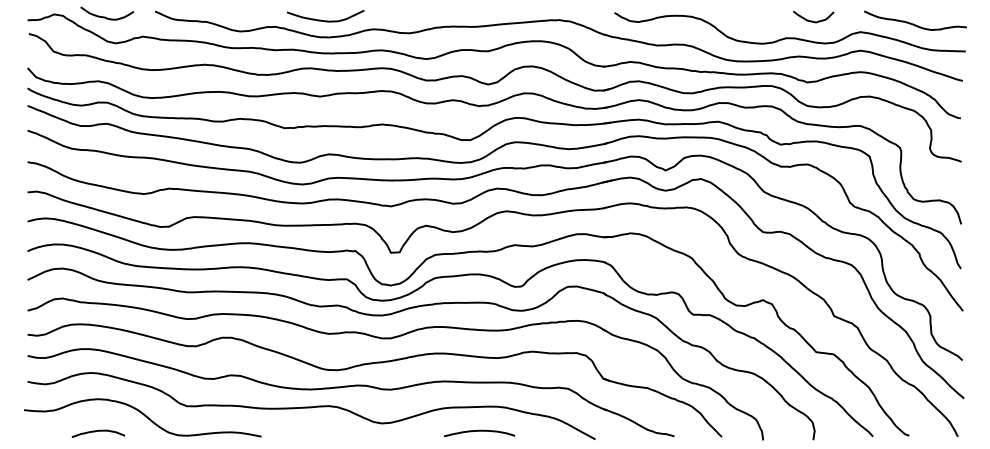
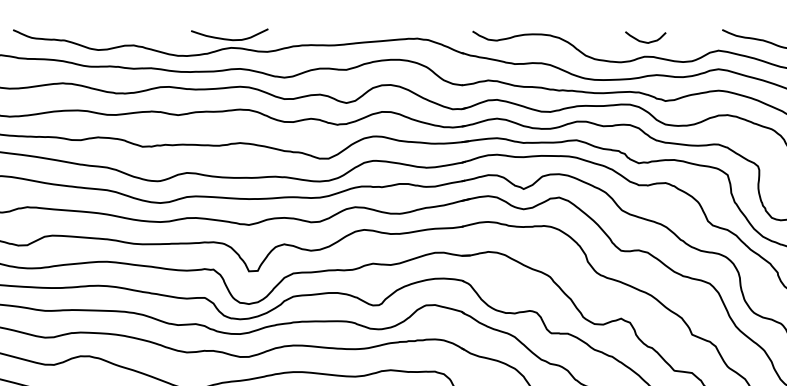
curve: (325, 20) -> (229, 39), moved
curve: (812, 20) -> (644, 41), moved

